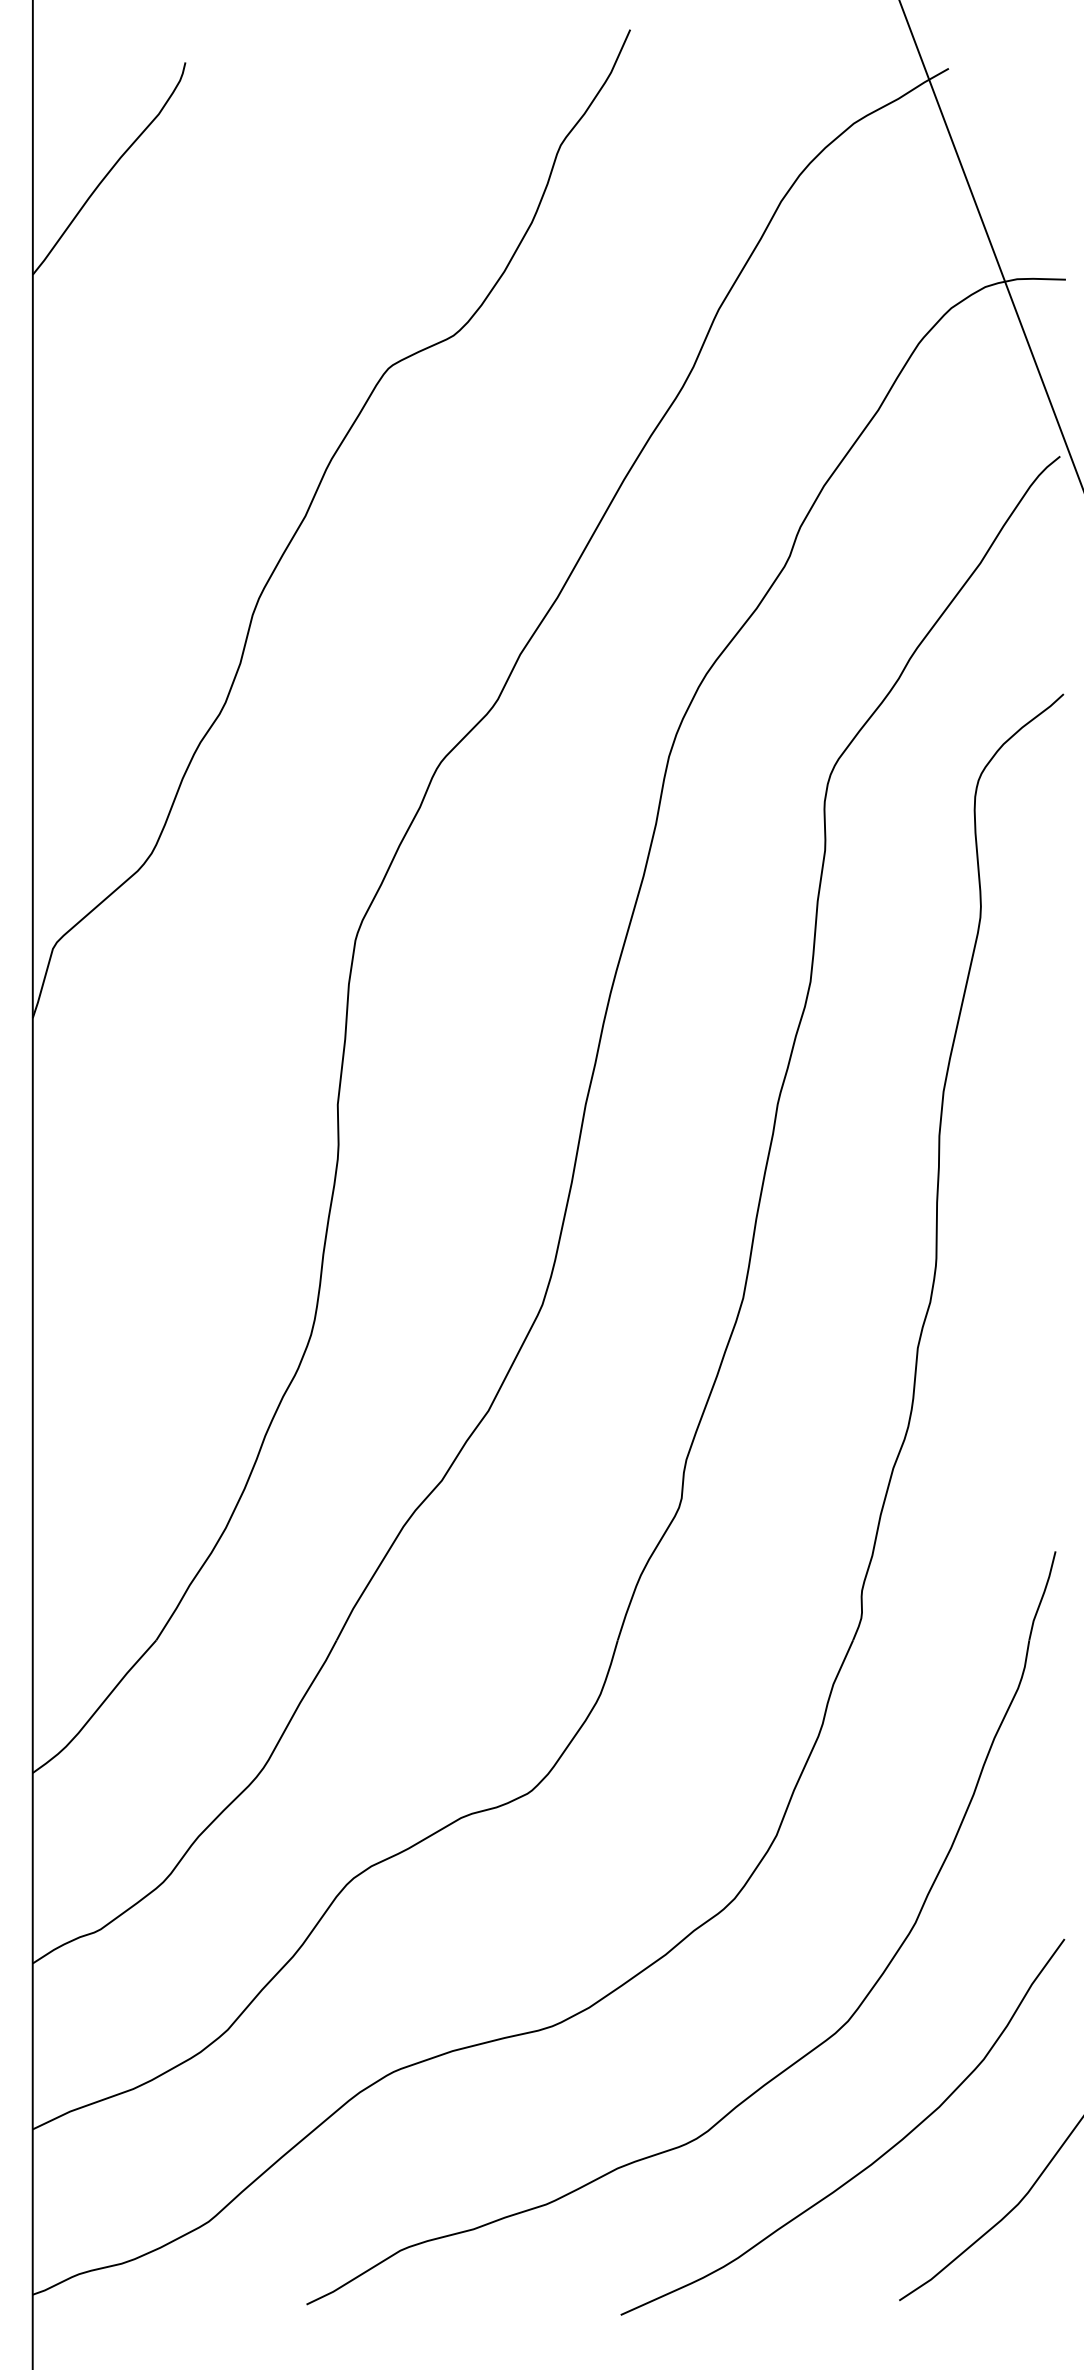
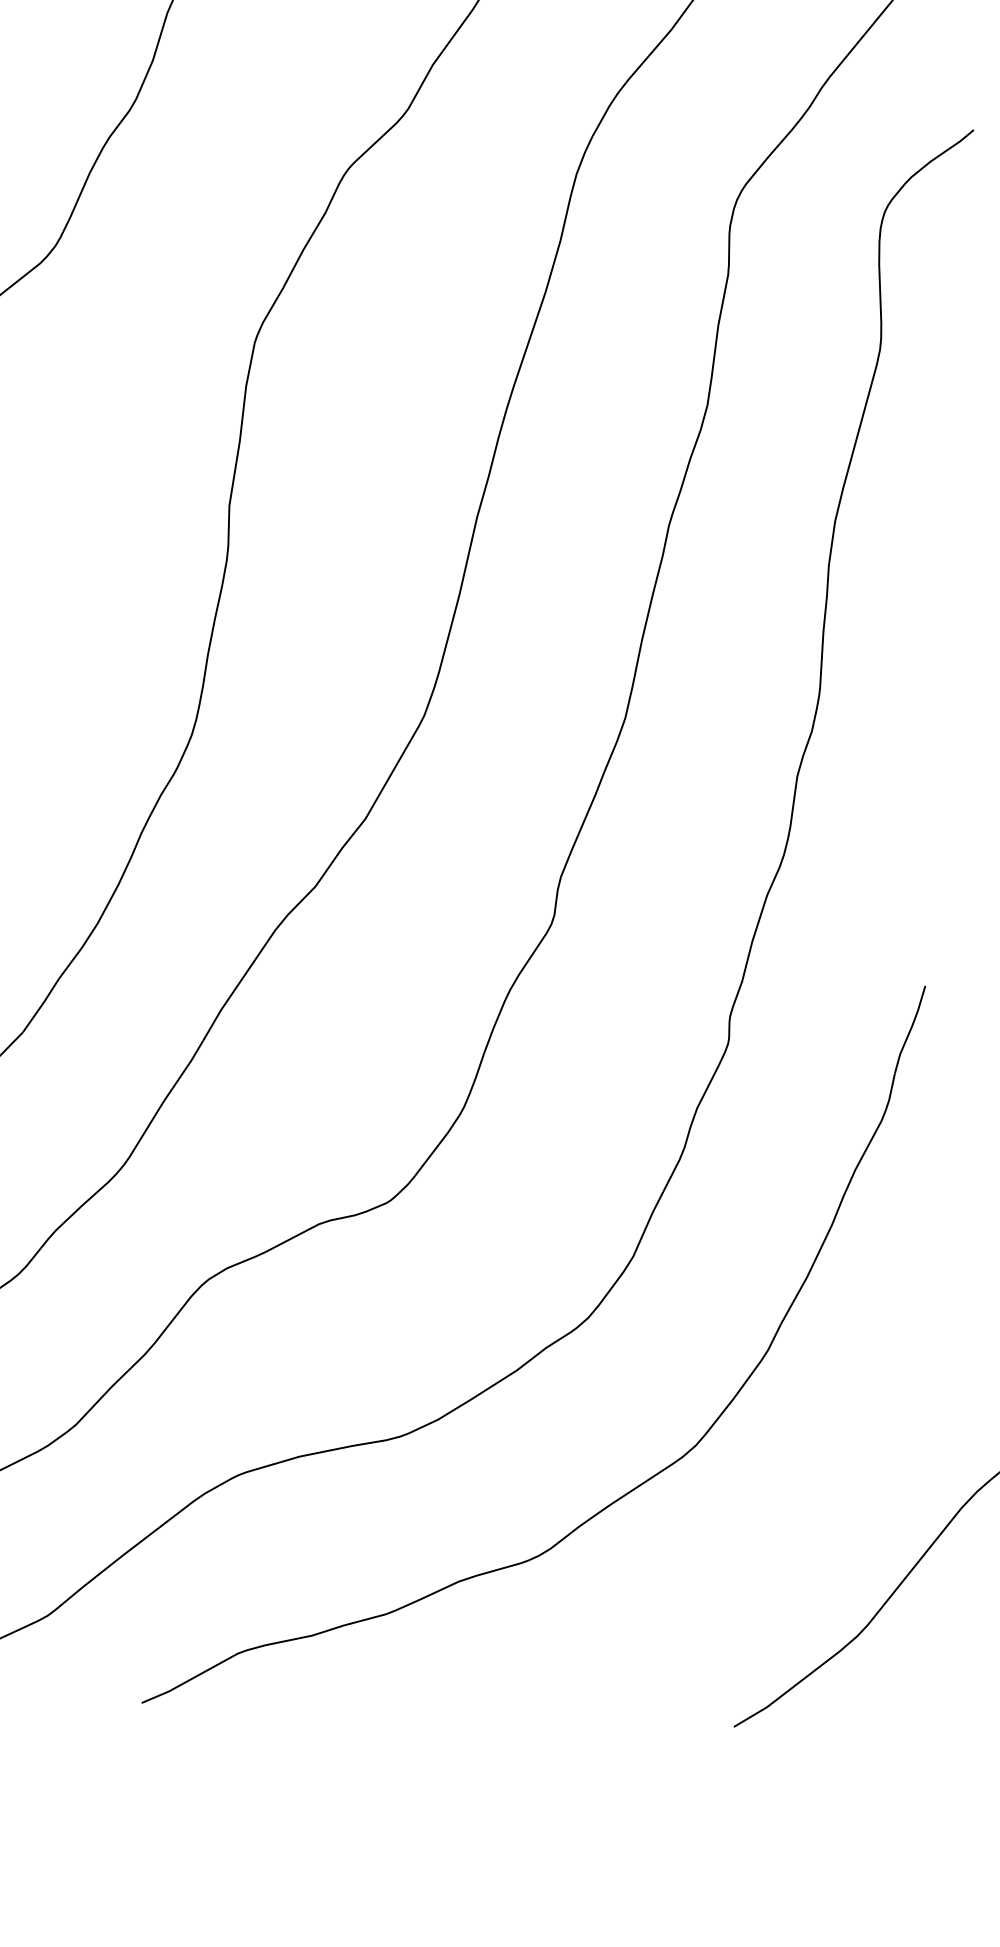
curve: (869, 2164) -> (710, 1589), removed

